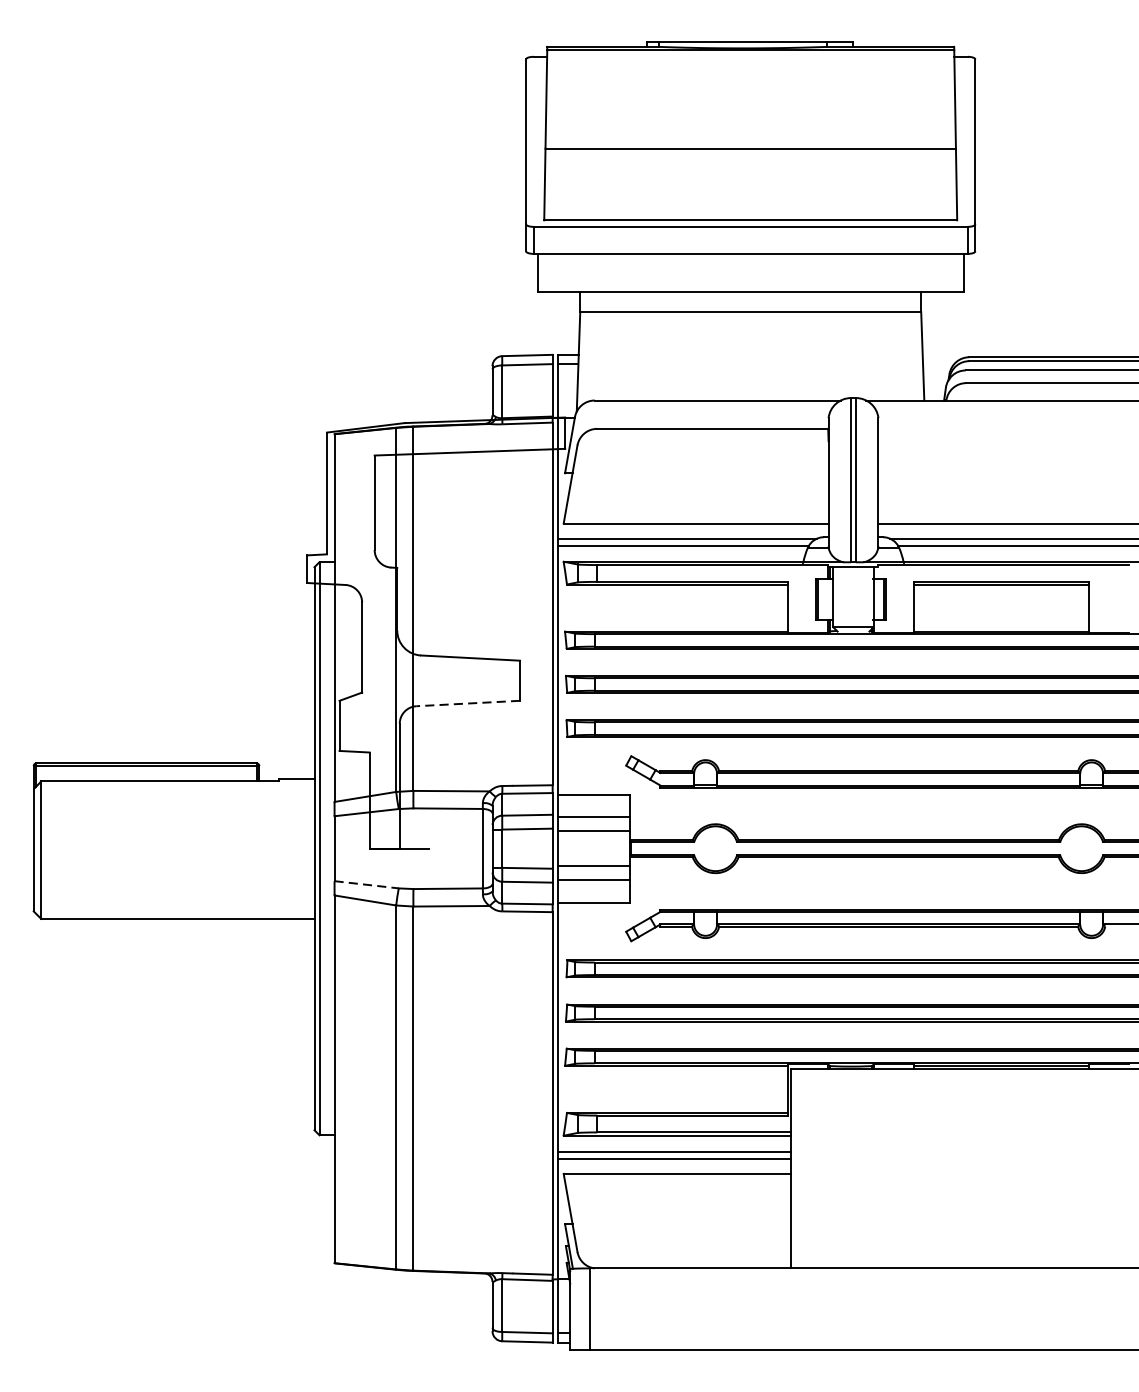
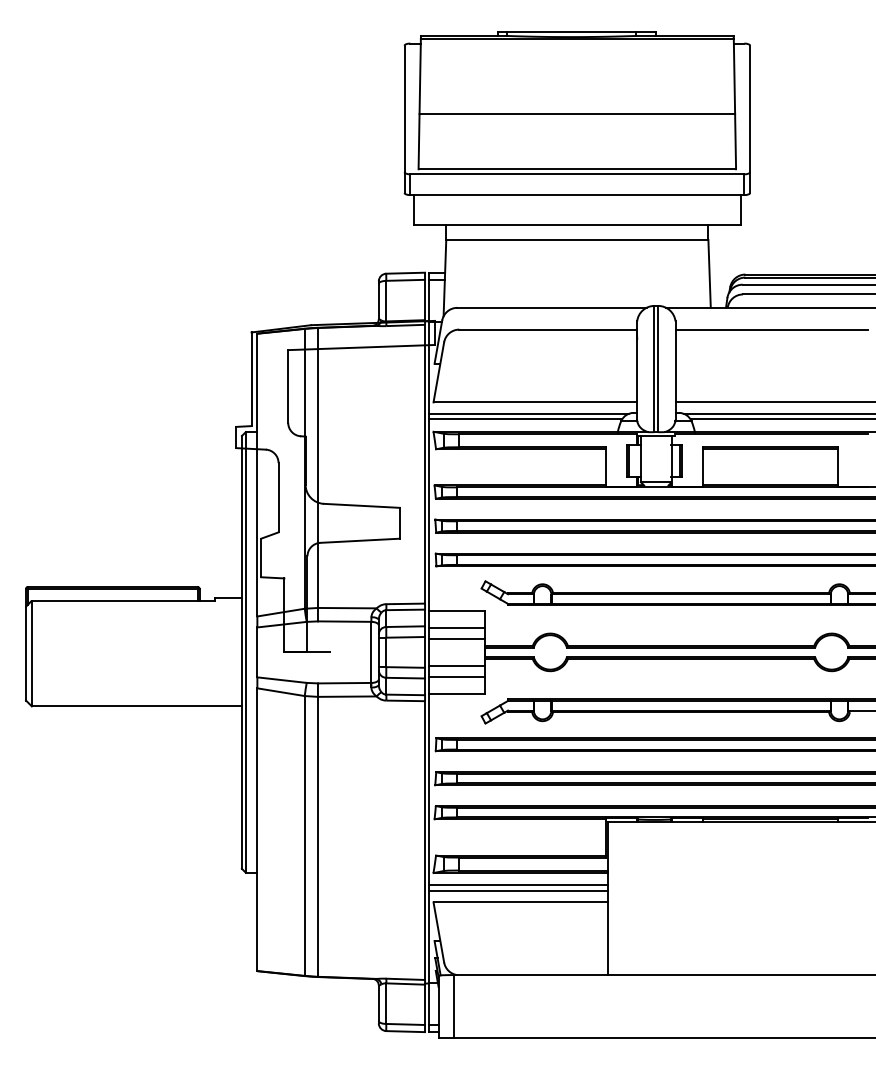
line: (1003, 428) -> (771, 329), added
line: (468, 703) -> (360, 540), dashed -> solid
line: (367, 885) -> (282, 680), dashed -> solid

